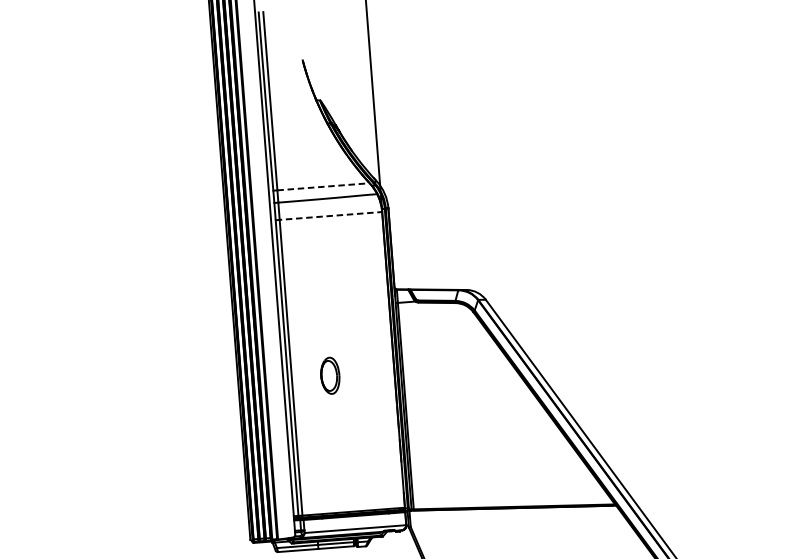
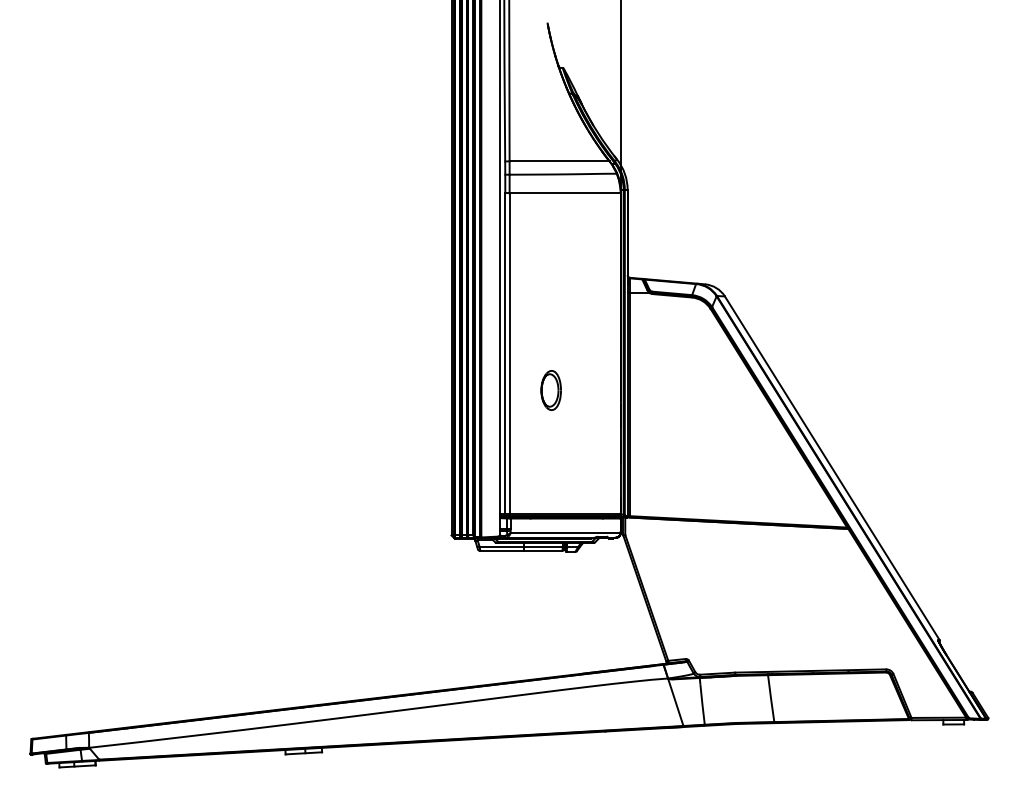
line: (323, 186) -> (559, 161), dashed -> solid
line: (328, 216) -> (562, 193), dashed -> solid
part: (329, 375) -> (550, 390), moved

